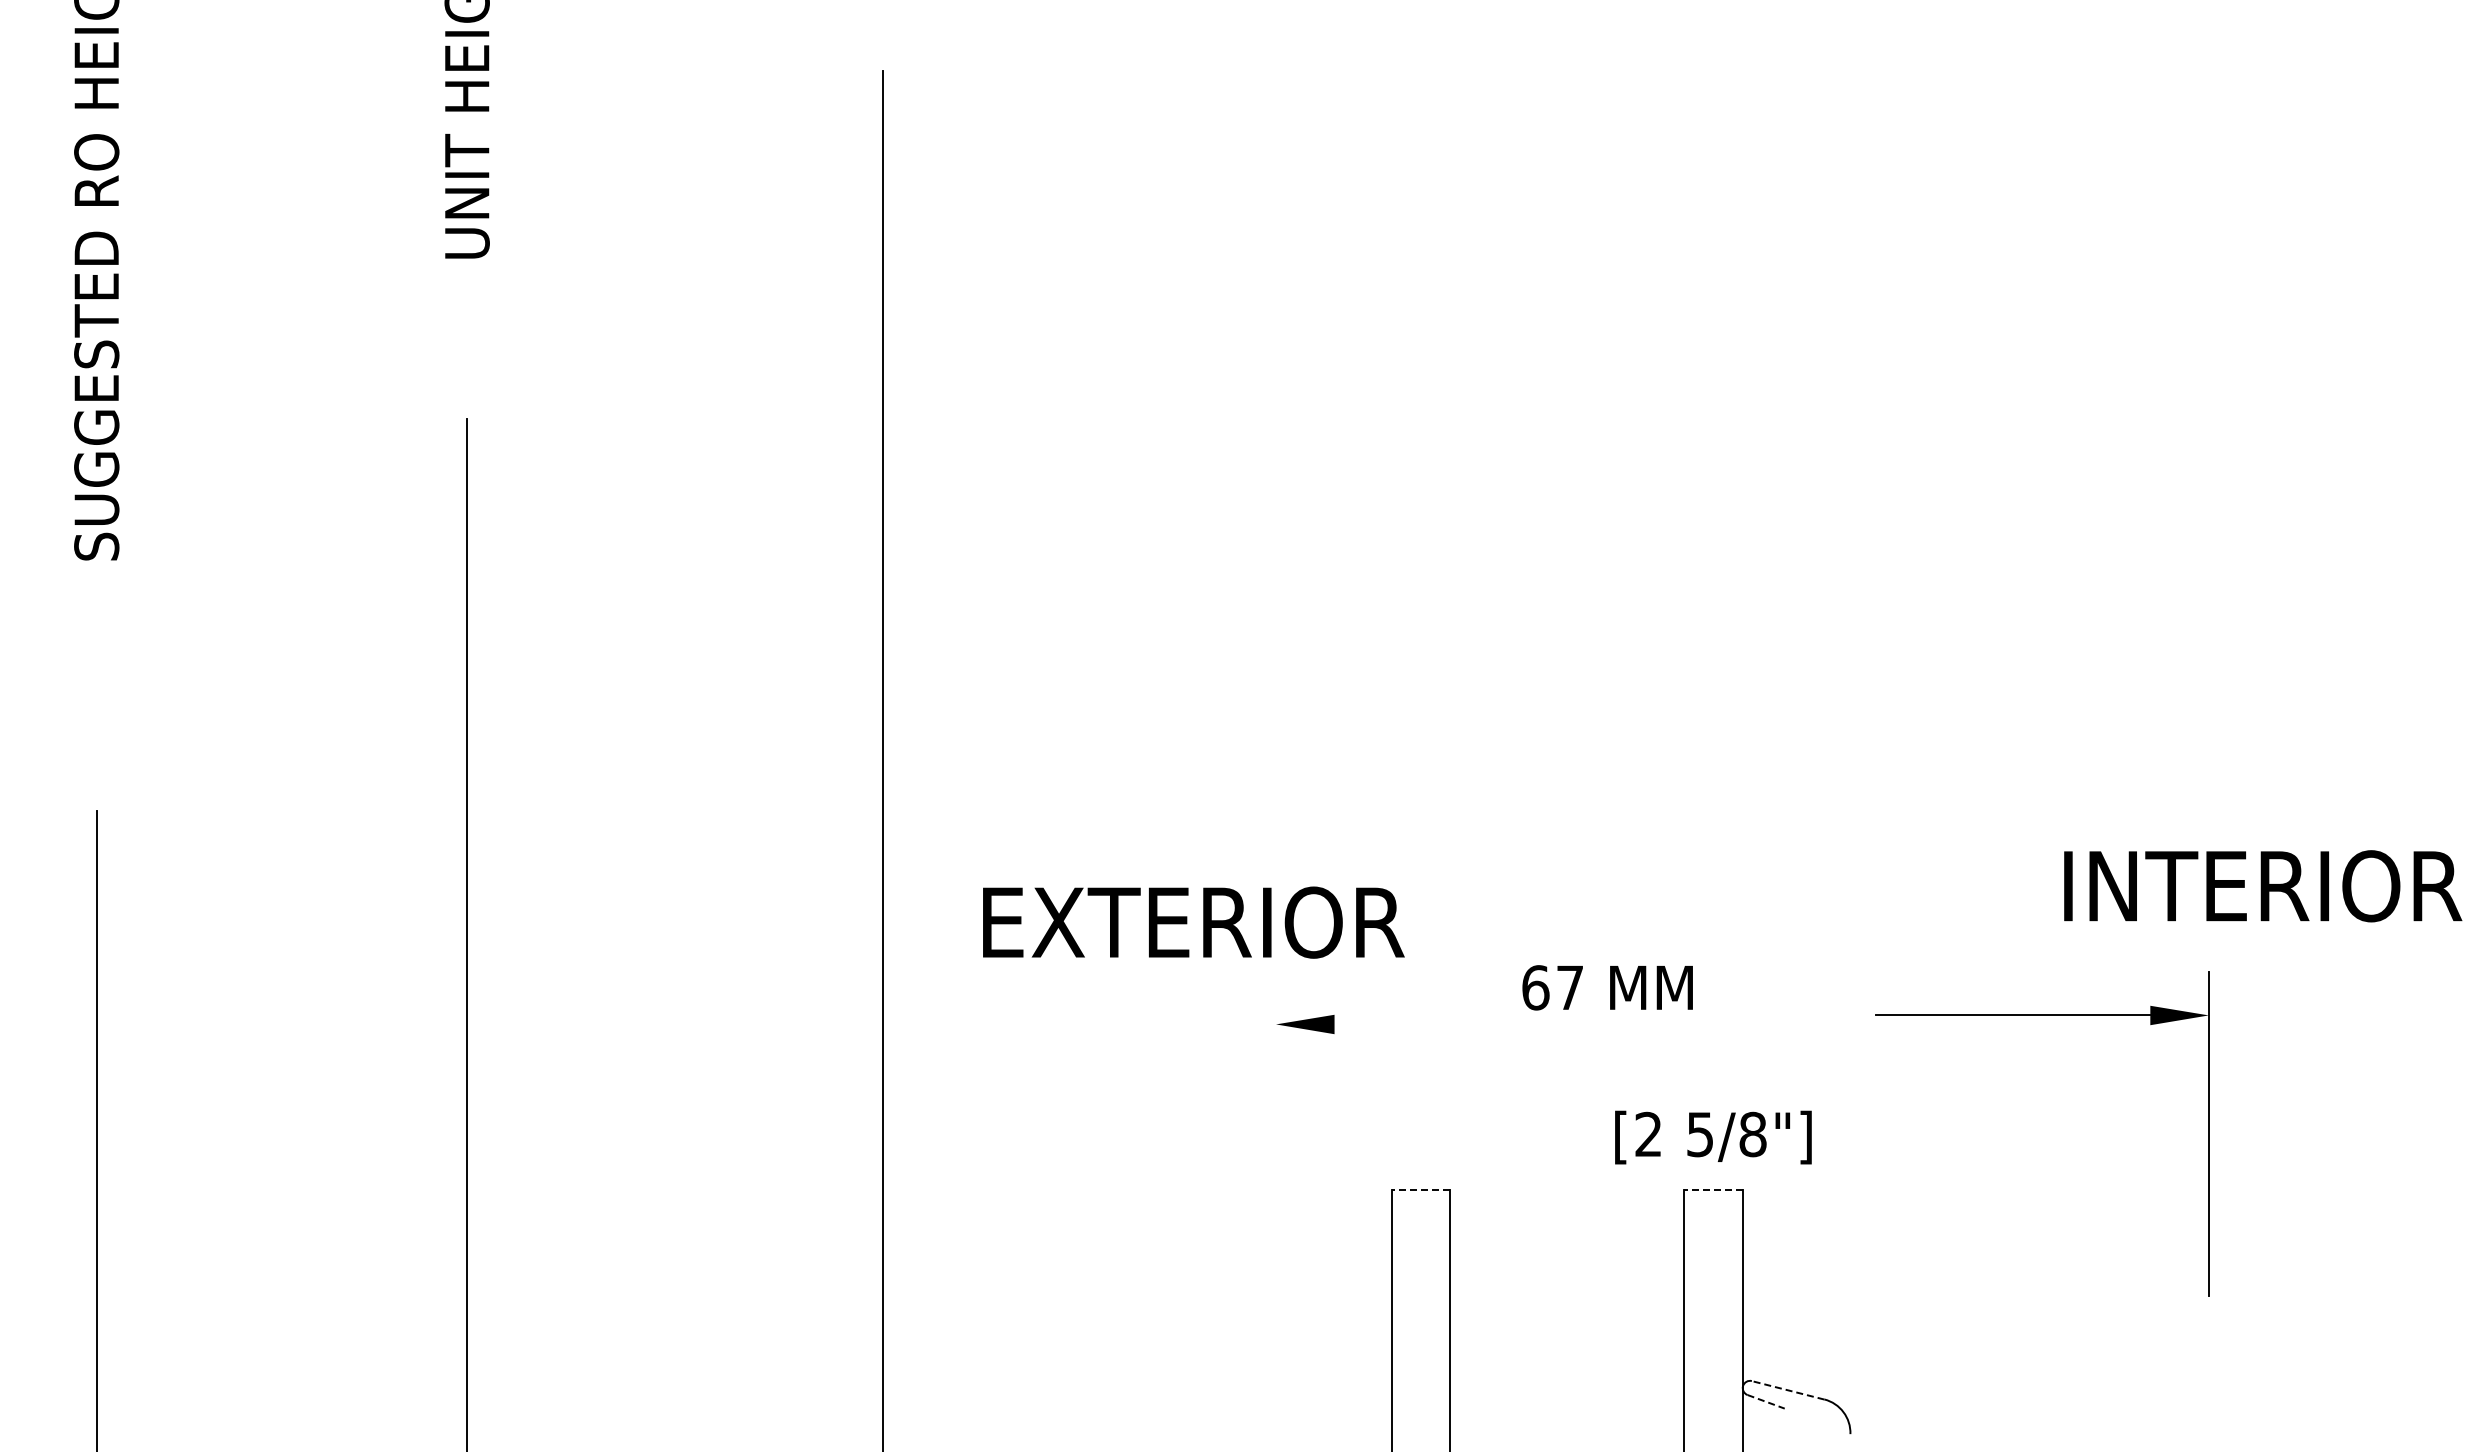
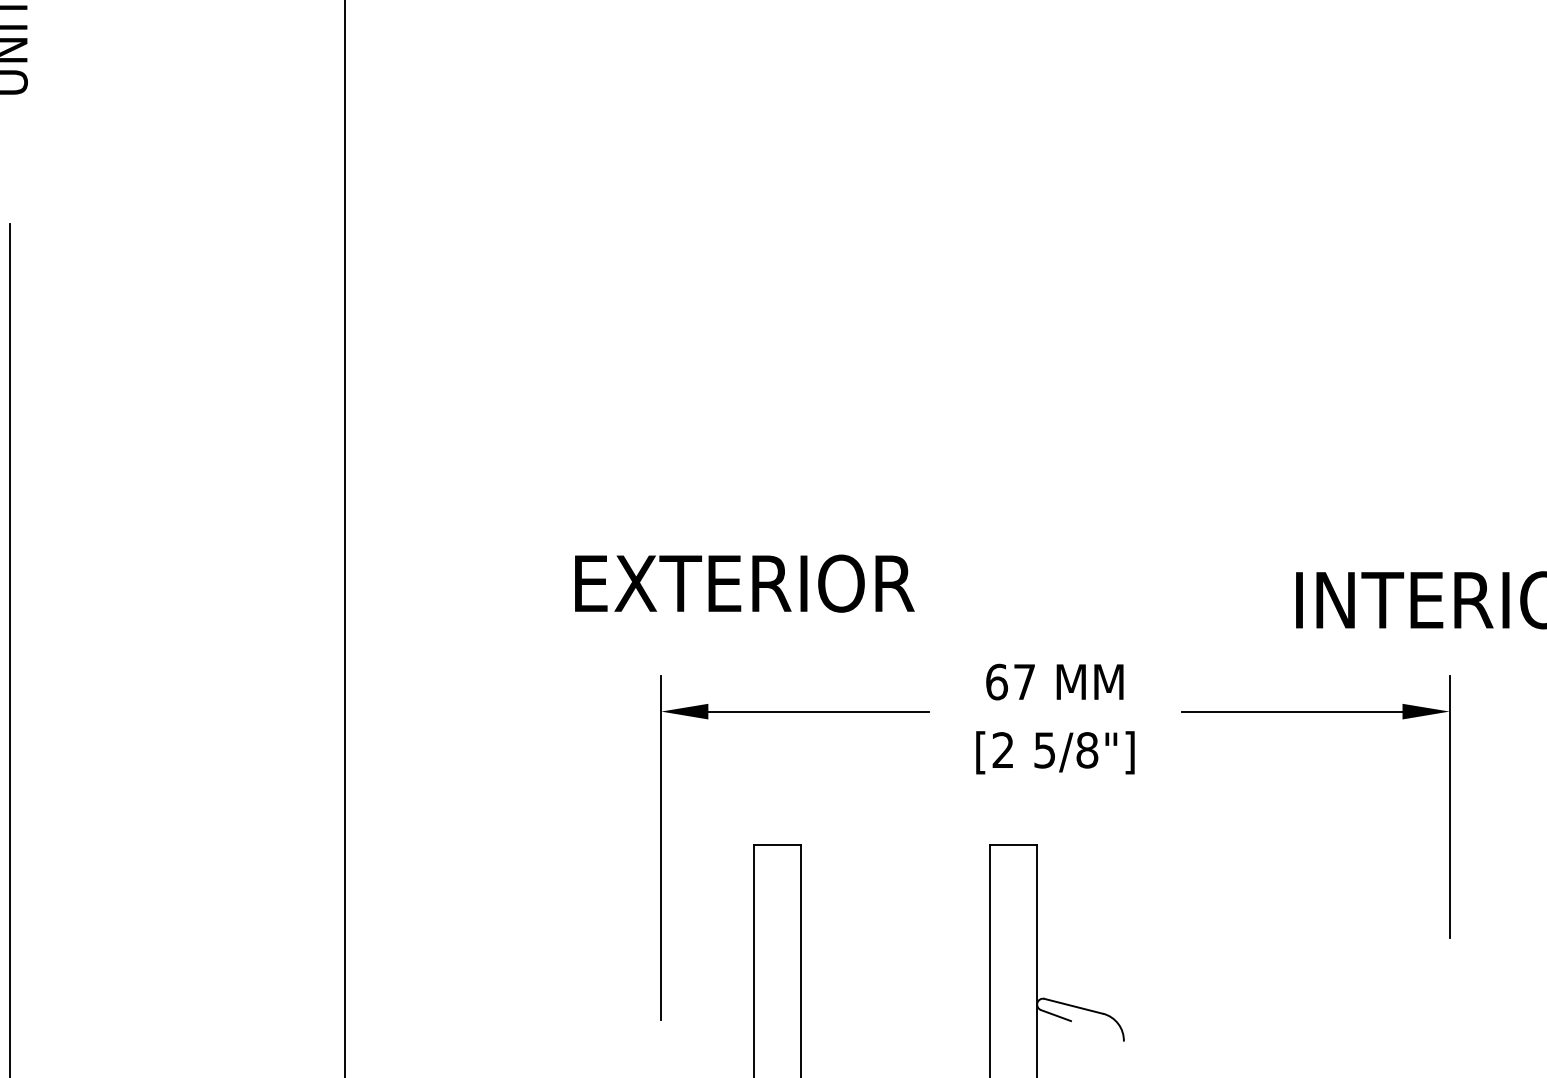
text: (1193, 922) -> (744, 583), moved
text: (1607, 987) -> (1054, 681), moved
part: (2042, 1015) -> (1315, 711), moved
line: (1471, 1024) -> (818, 711), added
text: (1713, 1137) -> (1055, 752), moved
line: (1420, 1189) -> (777, 844), dashed -> solid
line: (1713, 1189) -> (1013, 844), dashed -> solid
line: (1276, 1193) -> (661, 847), added
line: (1787, 1390) -> (1073, 1006), dashed -> solid
line: (1766, 1401) -> (1056, 1015), dashed -> solid

